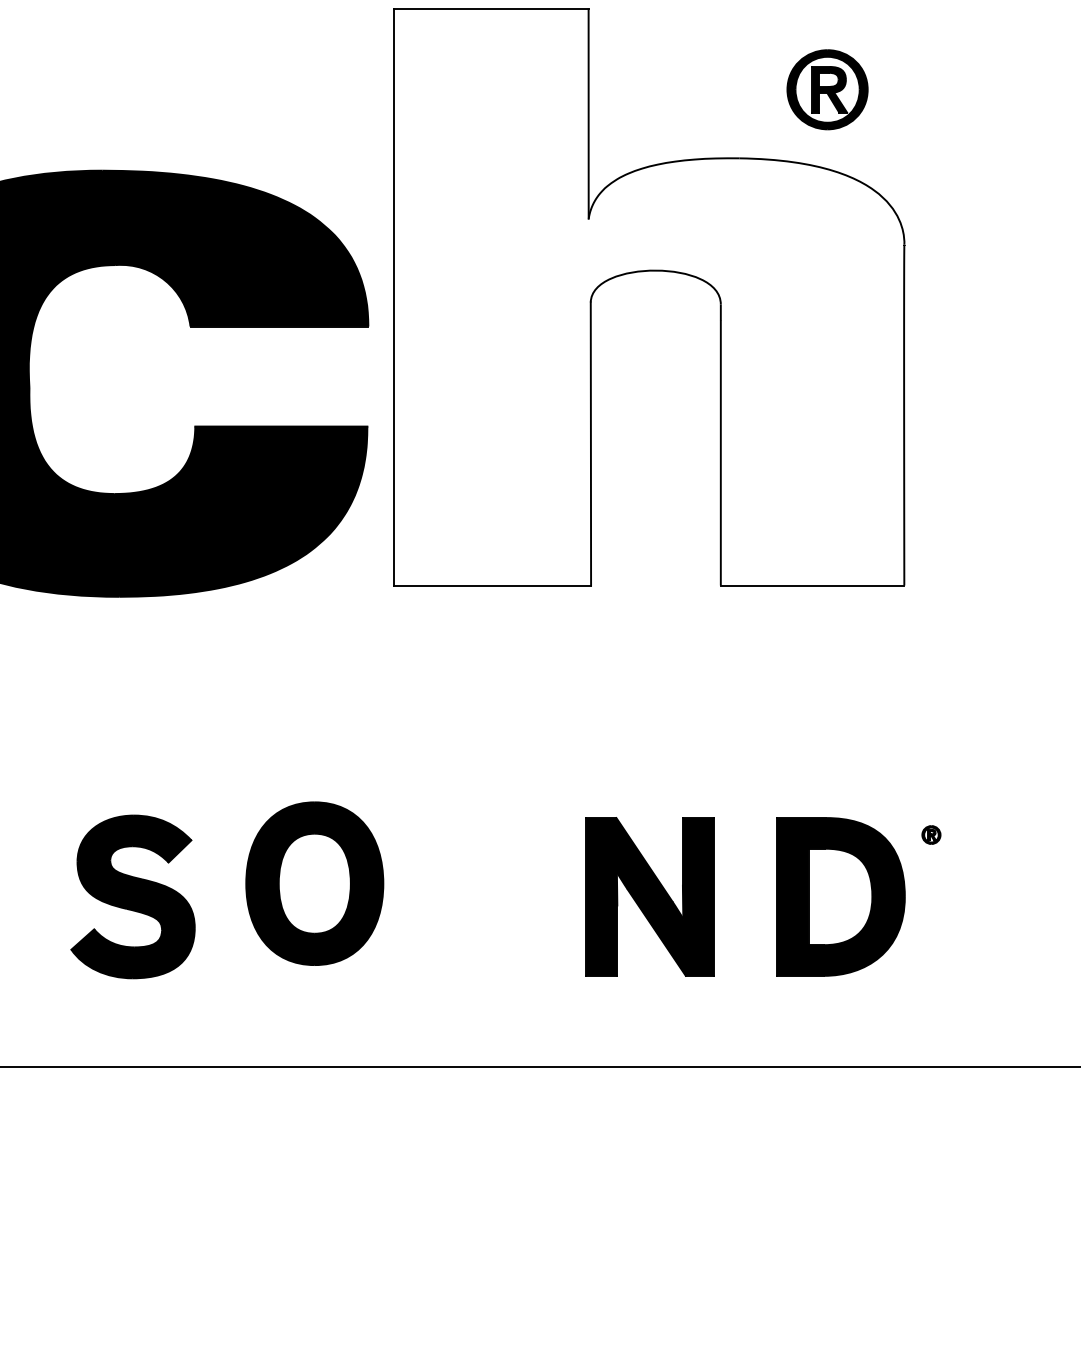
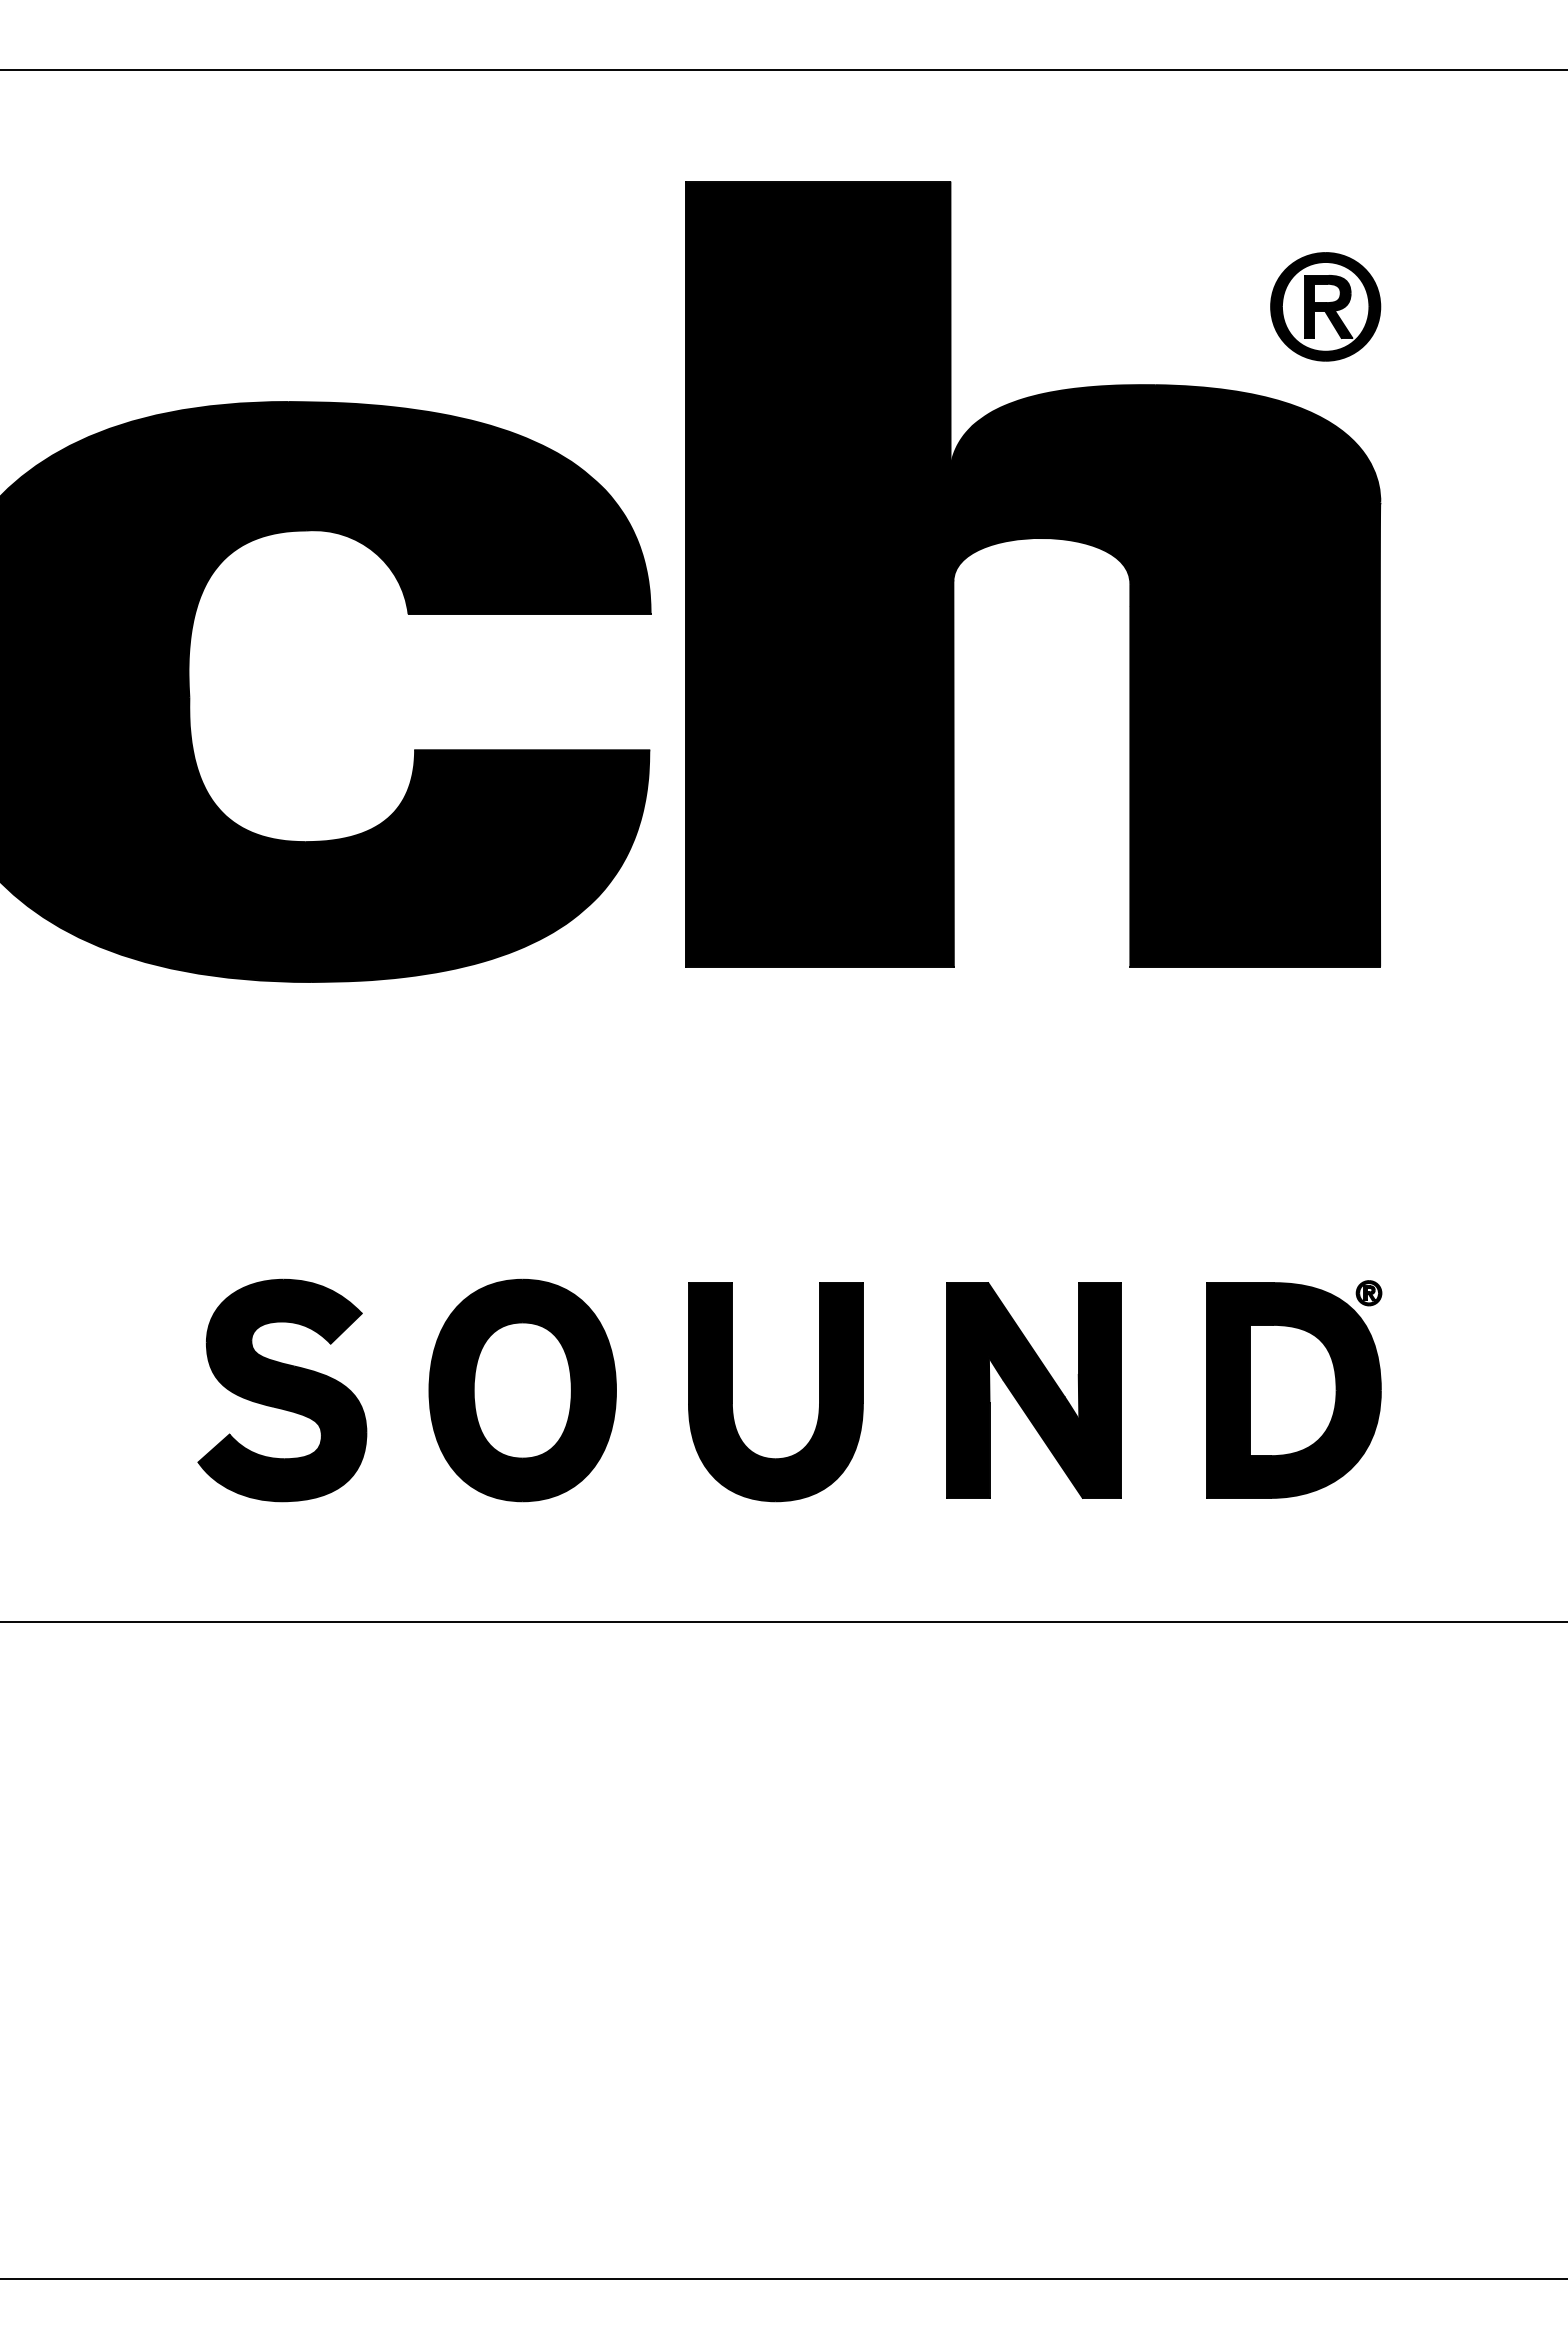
part: (827, 89) -> (1325, 306), moved
fill: (648, 297) -> (1032, 574), added
part: (931, 835) -> (1368, 1293), moved
part: (314, 883) -> (522, 1390), moved
part: (133, 896) -> (282, 1390), moved
part: (428, 898) -> (732, 1392), added

